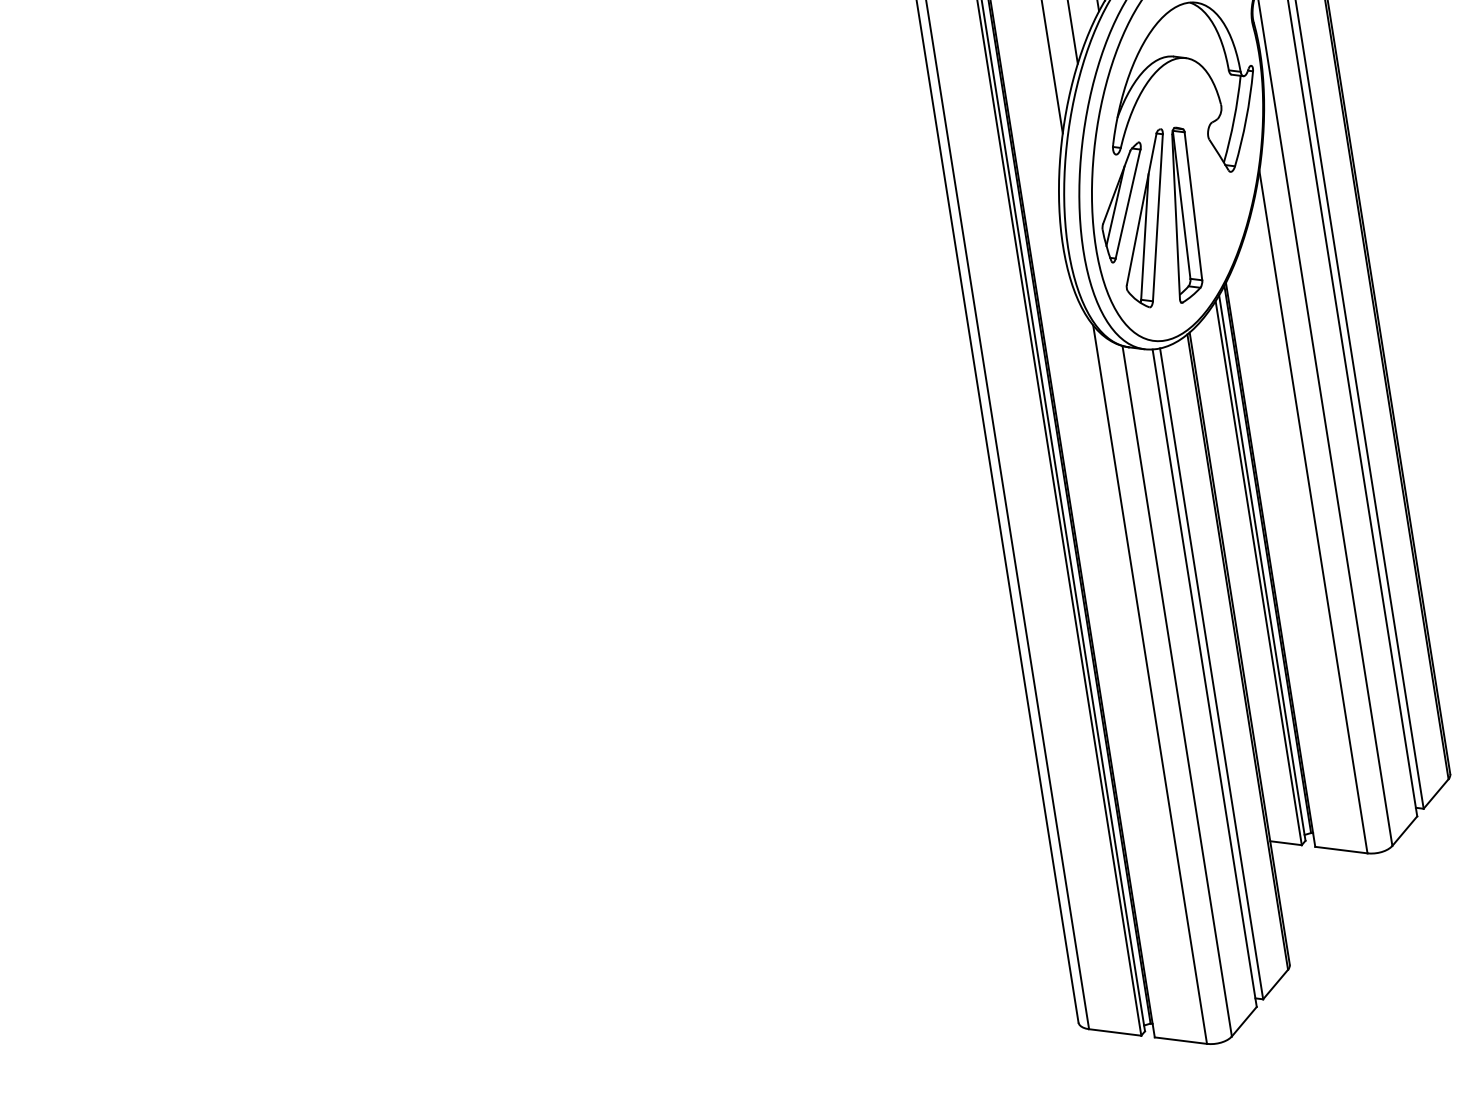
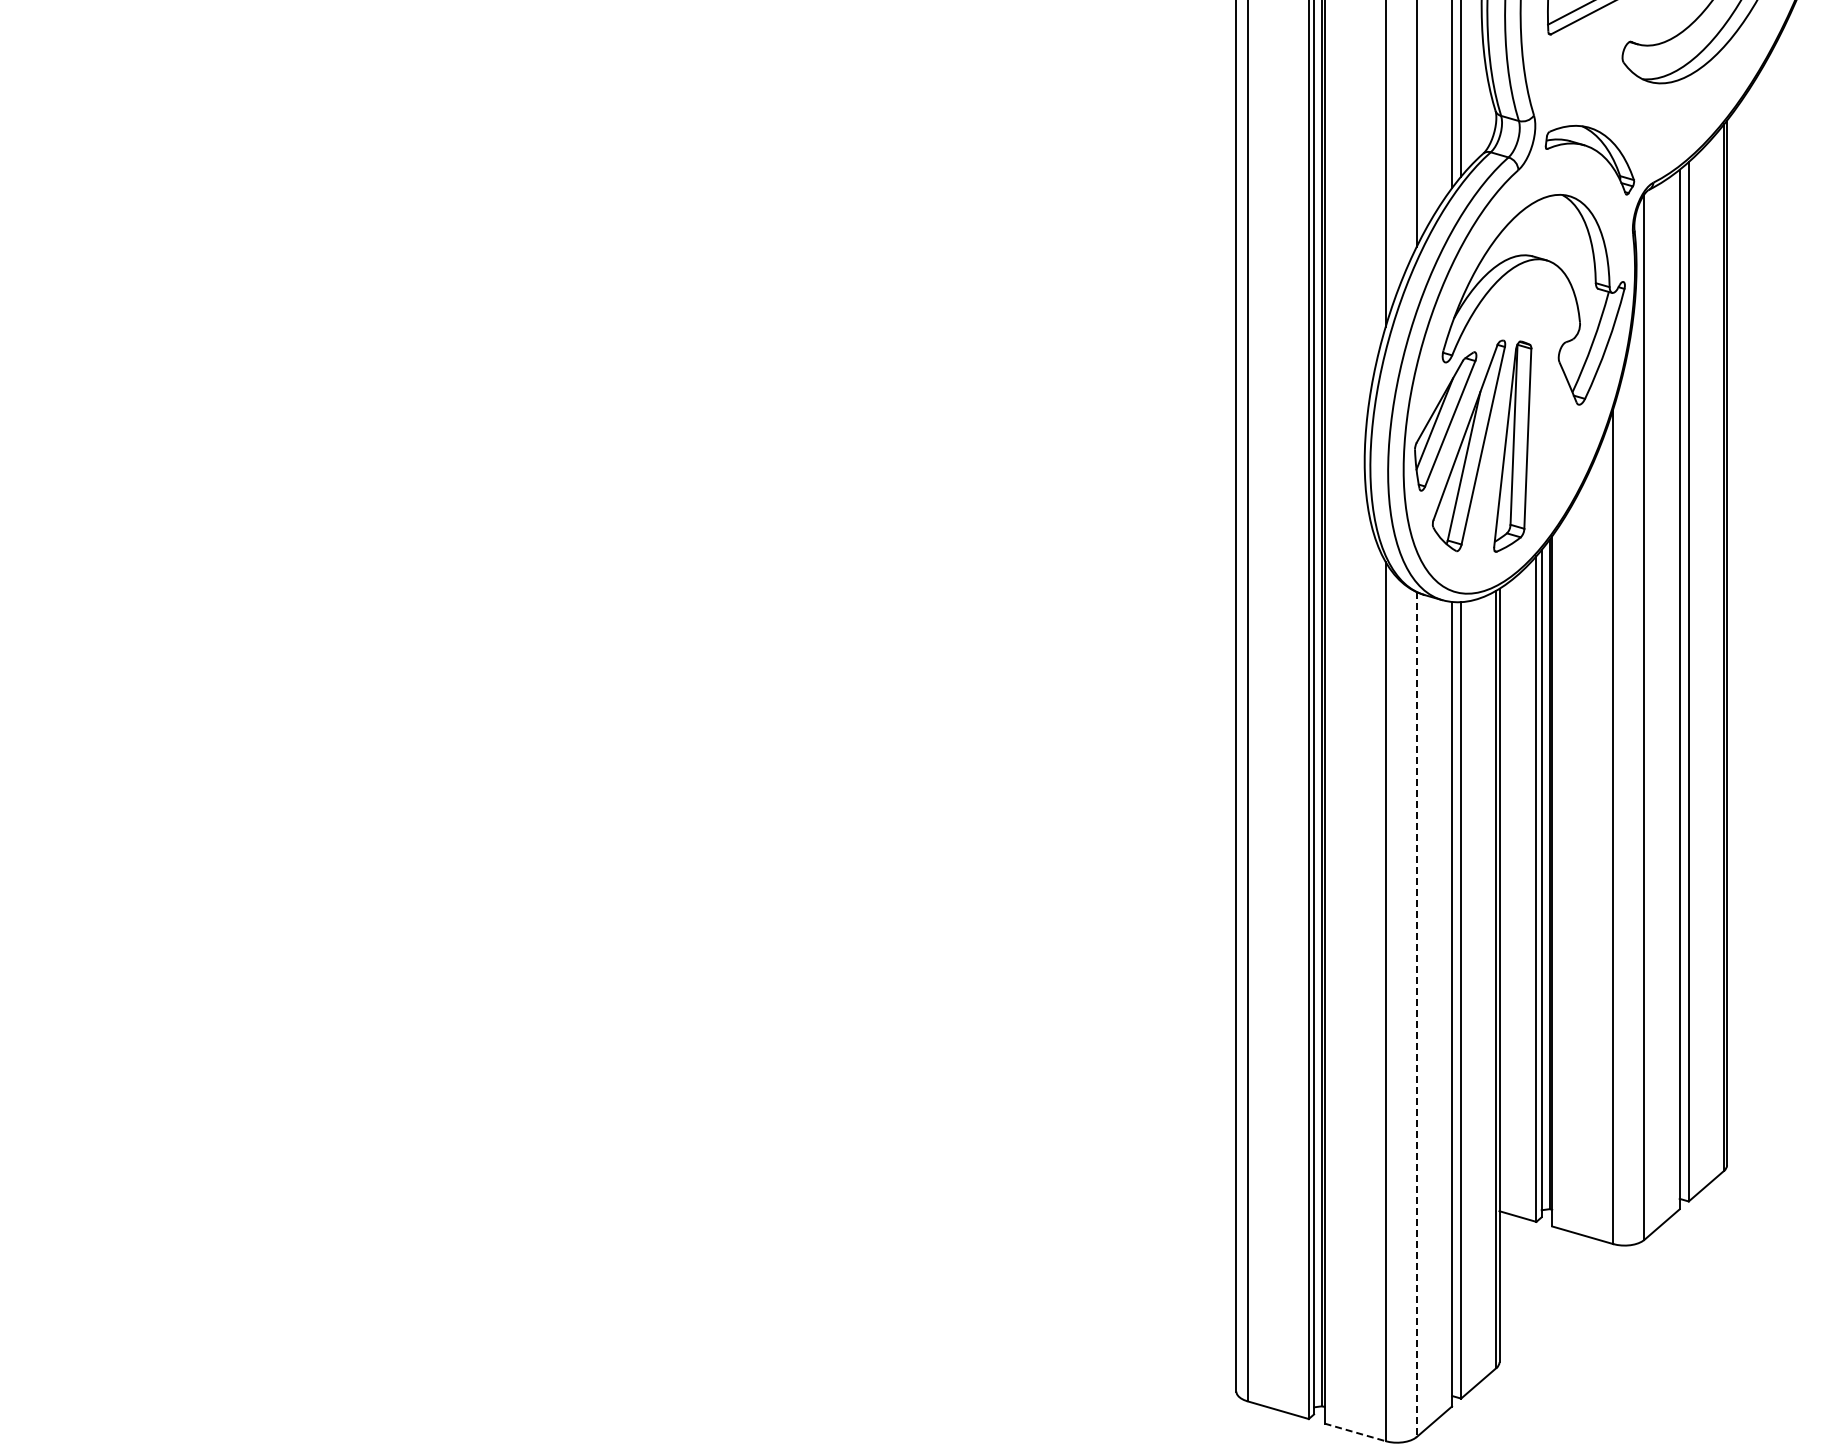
line: (1177, 692) -> (1416, 1015), solid -> dashed
line: (1181, 1040) -> (1355, 1432), solid -> dashed

